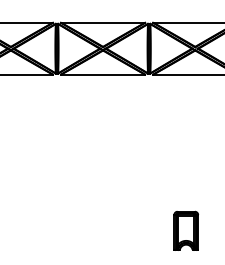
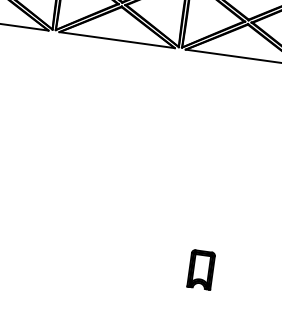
part: (185, 230) -> (200, 269), size x0.7

